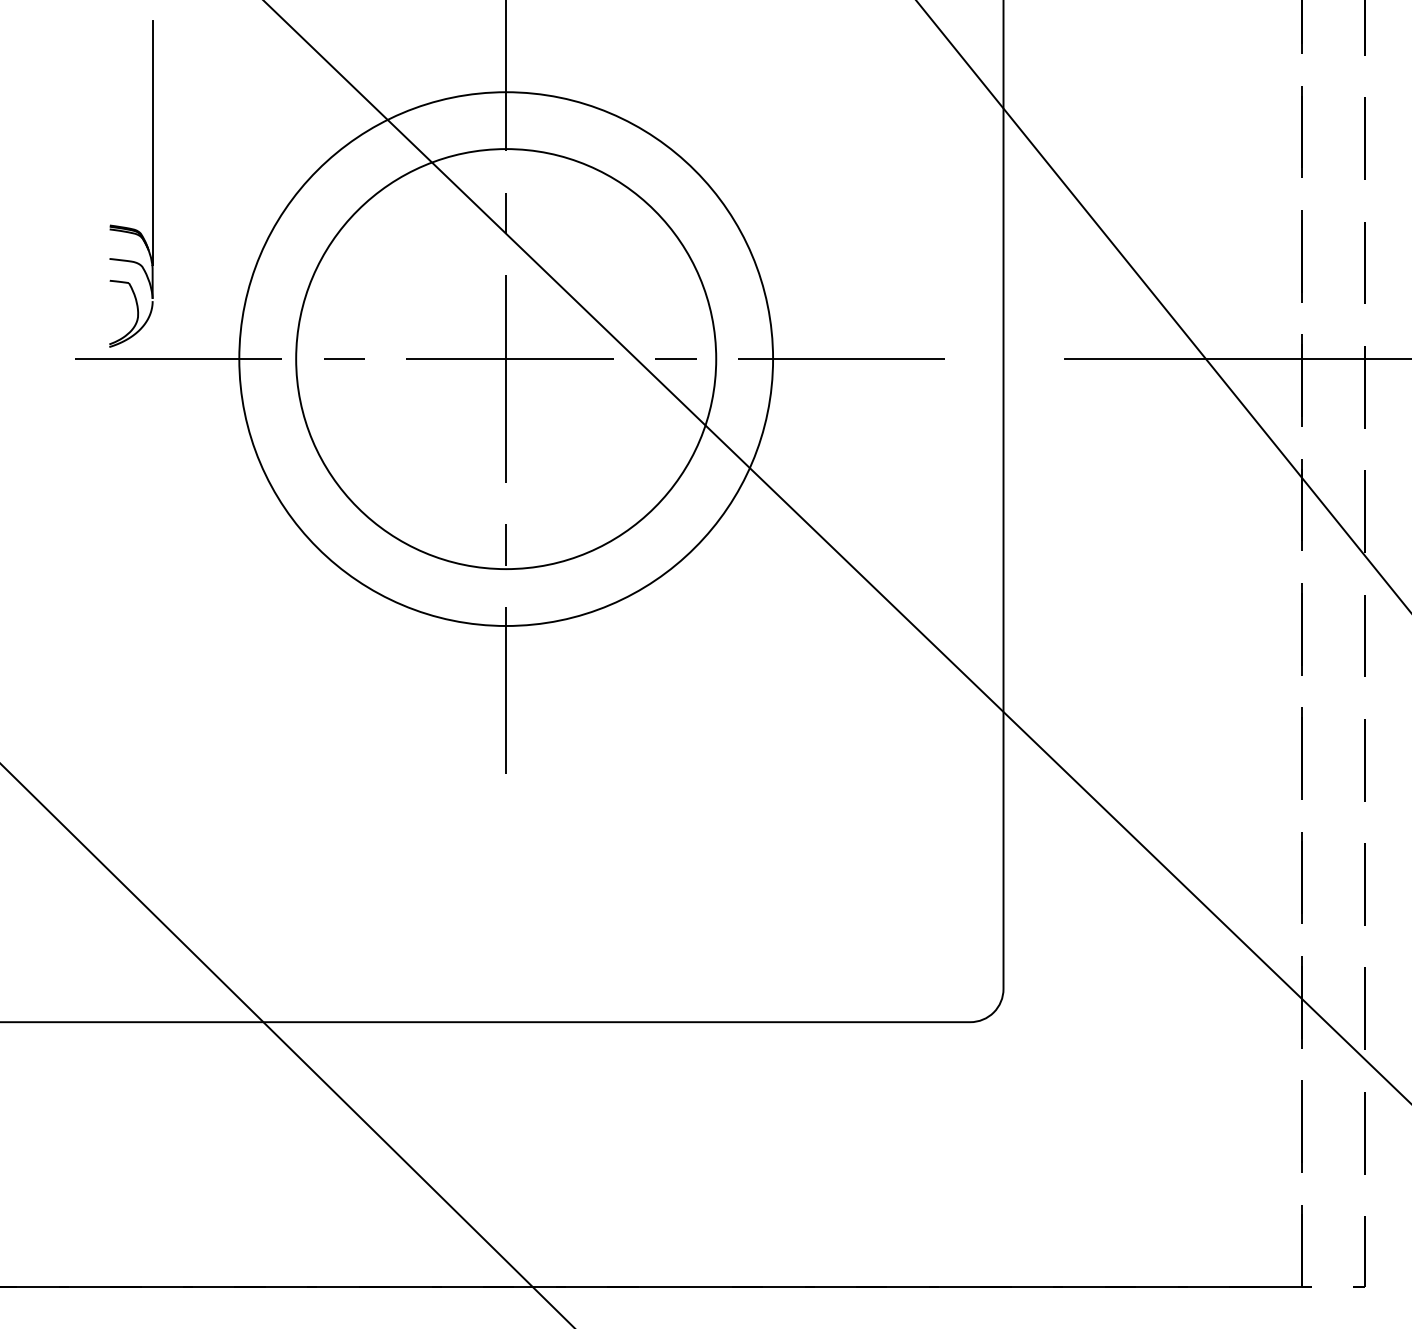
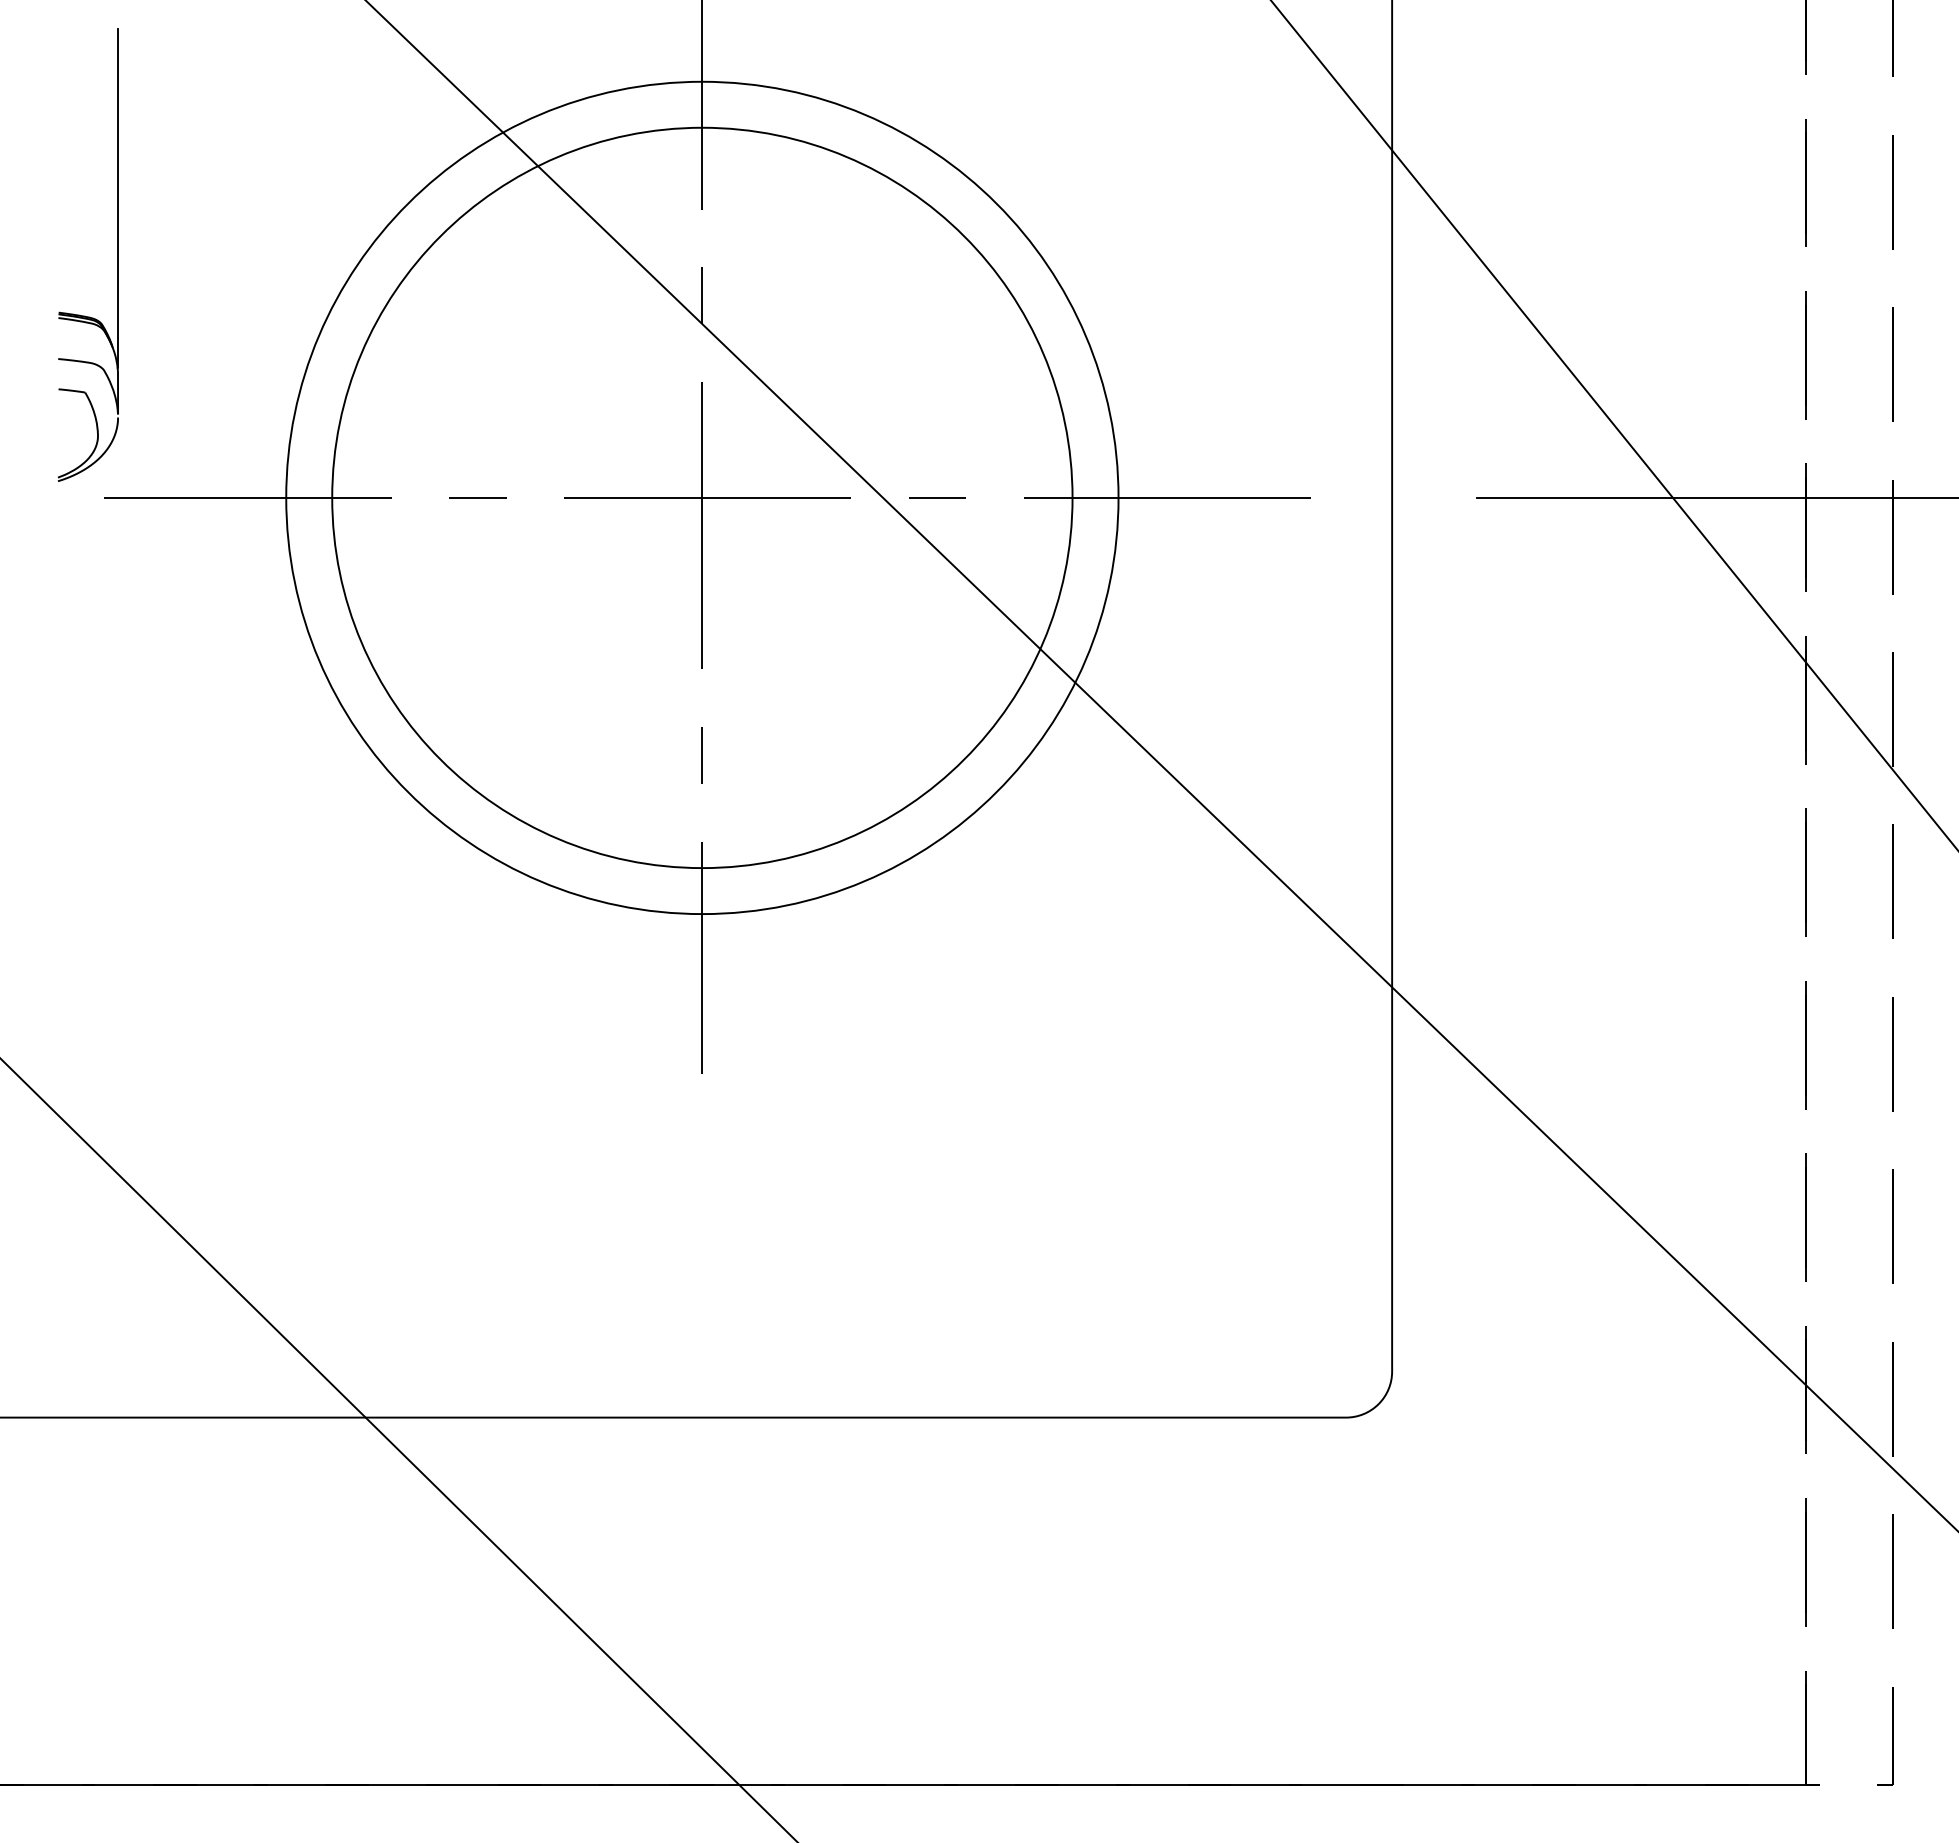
part: (152, 183) -> (117, 254), moved
circle: (506, 358) -> (702, 497), size x1.43

